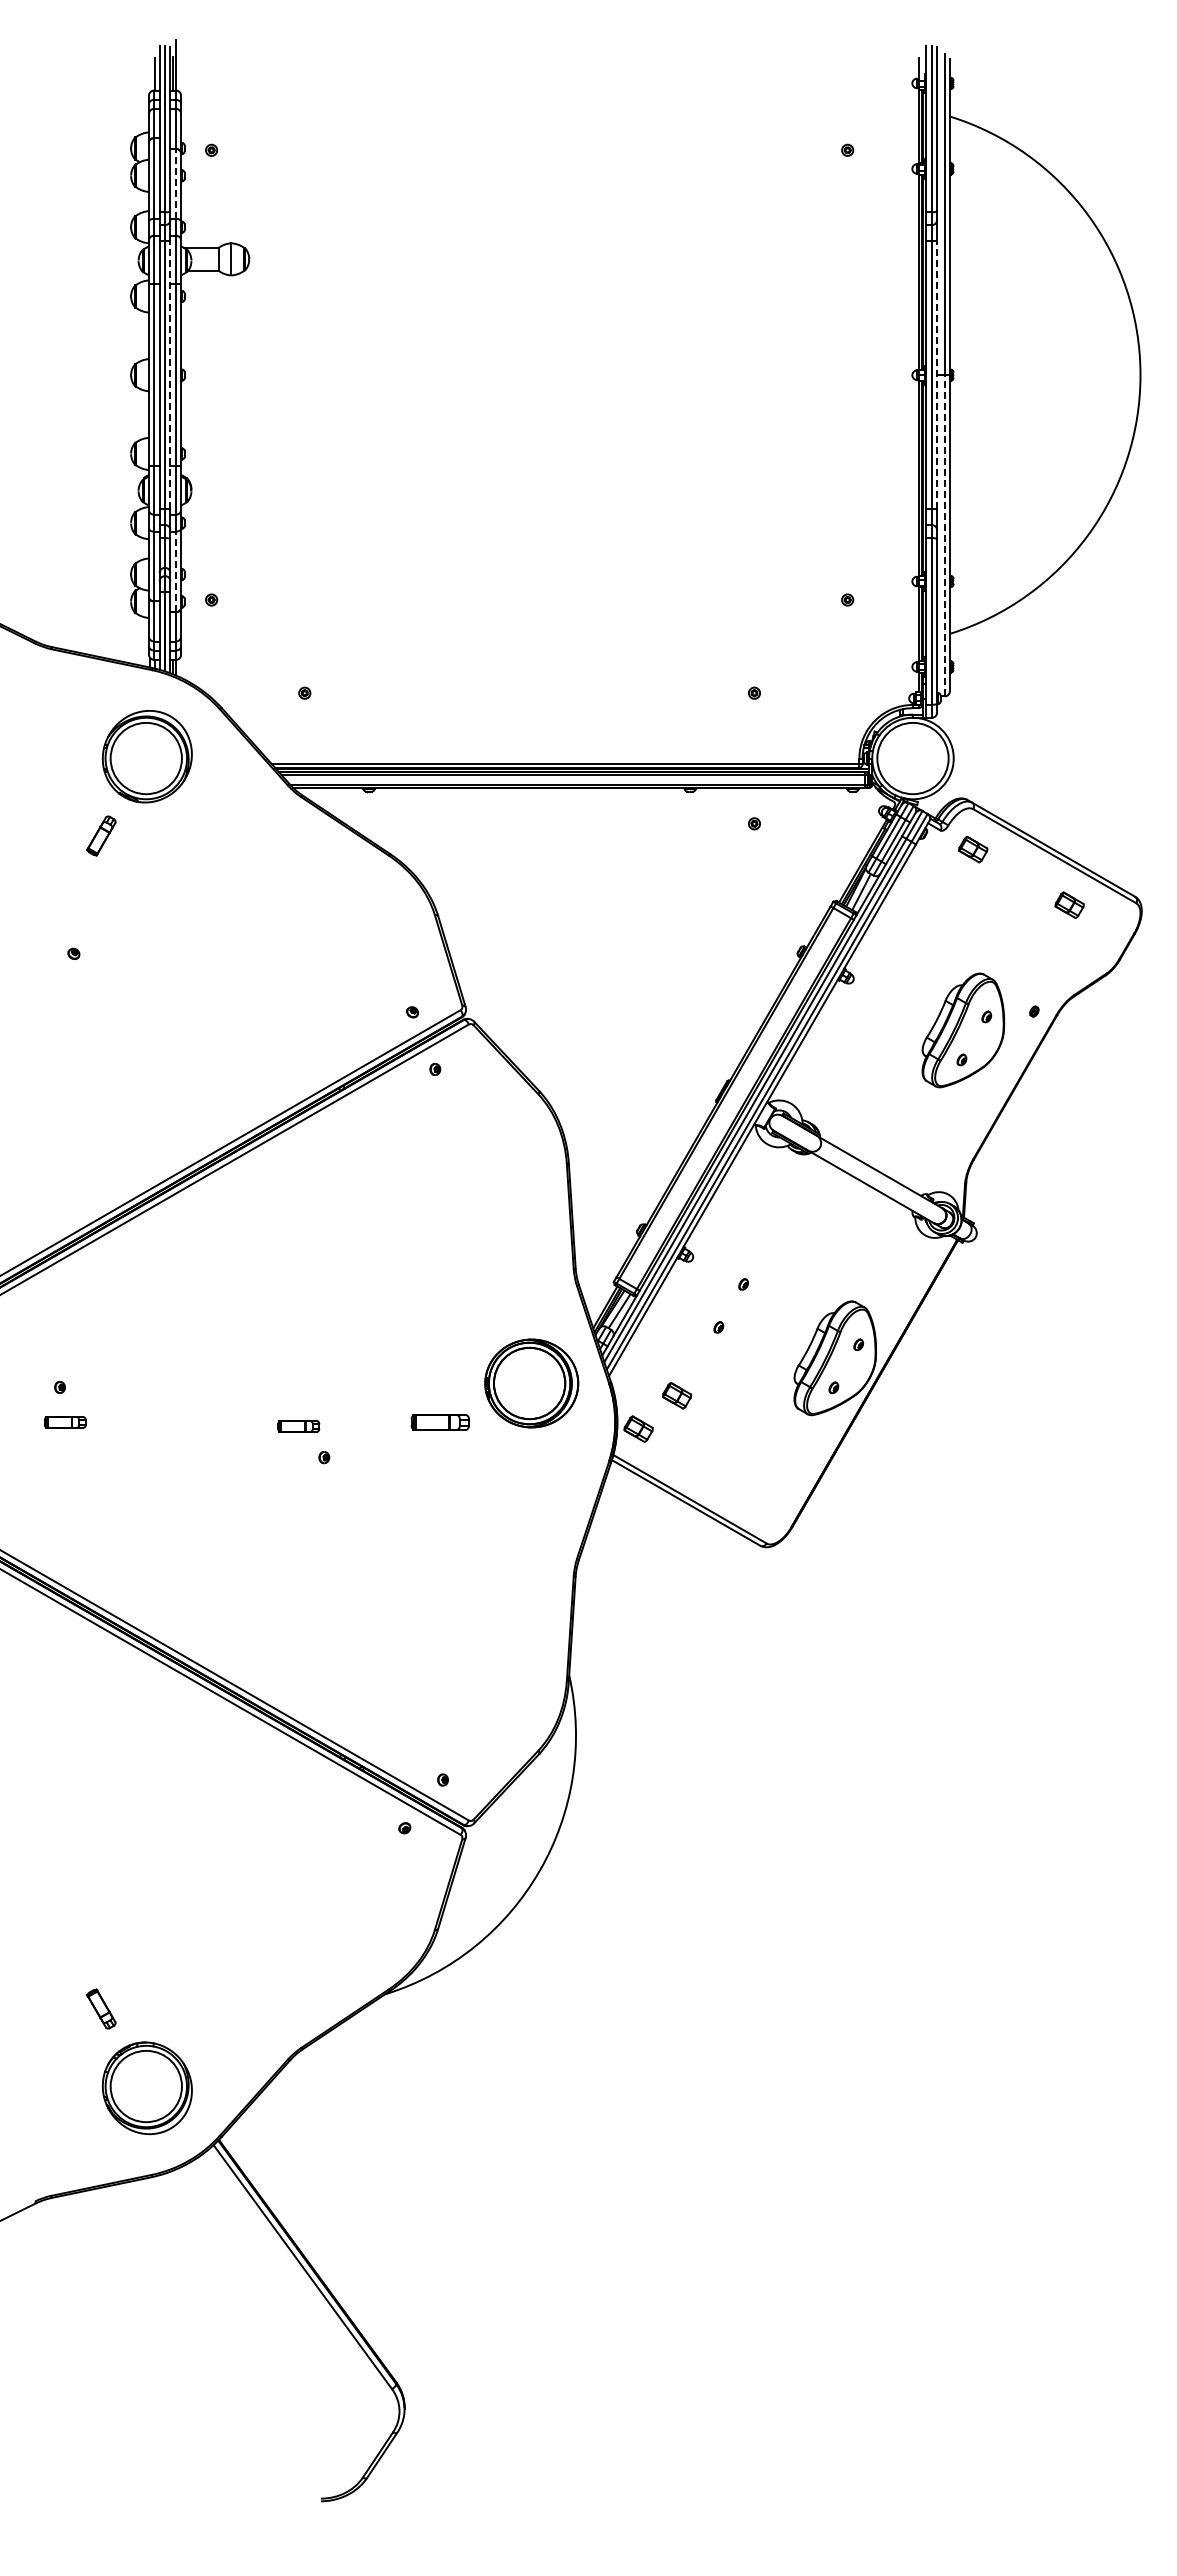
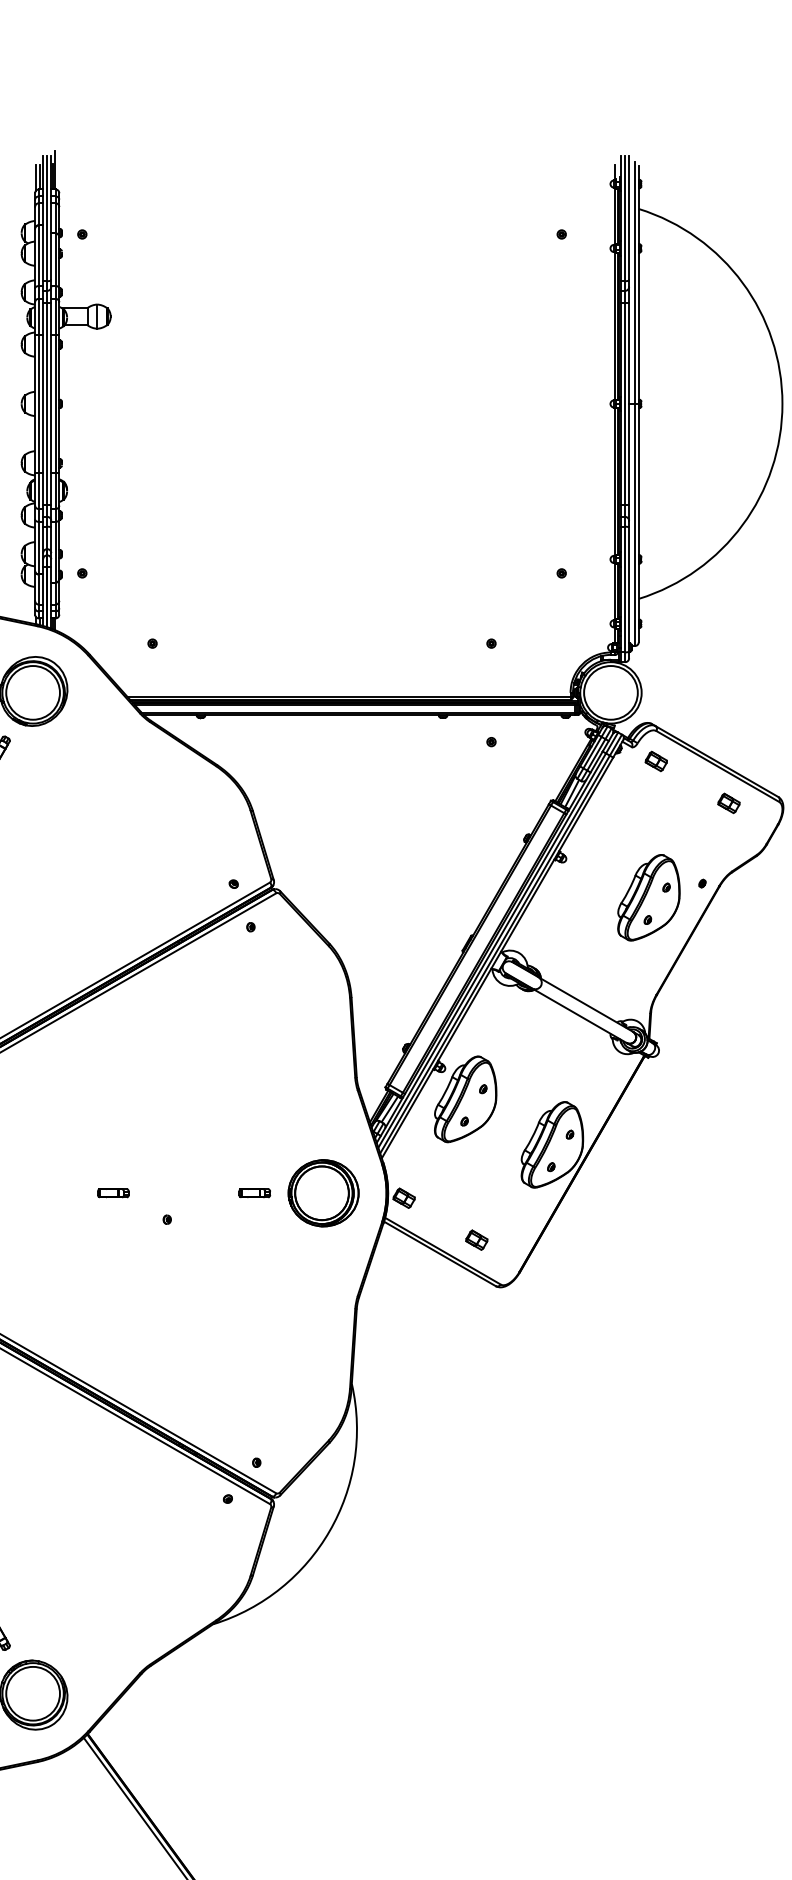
line: (150, 75) -> (36, 178), added
line: (176, 183) -> (55, 259), dashed -> solid
line: (170, 374) -> (51, 403), dashed -> solid
line: (937, 374) -> (629, 403), dashed -> solid
line: (944, 535) -> (634, 524), dashed -> solid
line: (176, 571) -> (55, 551), dashed -> solid
part: (719, 1297) -> (465, 1099), added
part: (531, 1383) -> (323, 1193), moved
part: (677, 1395) -> (477, 1240), moved
part: (440, 1422) -> (254, 1193), size x0.71
part: (298, 1426) -> (113, 1193), moved

